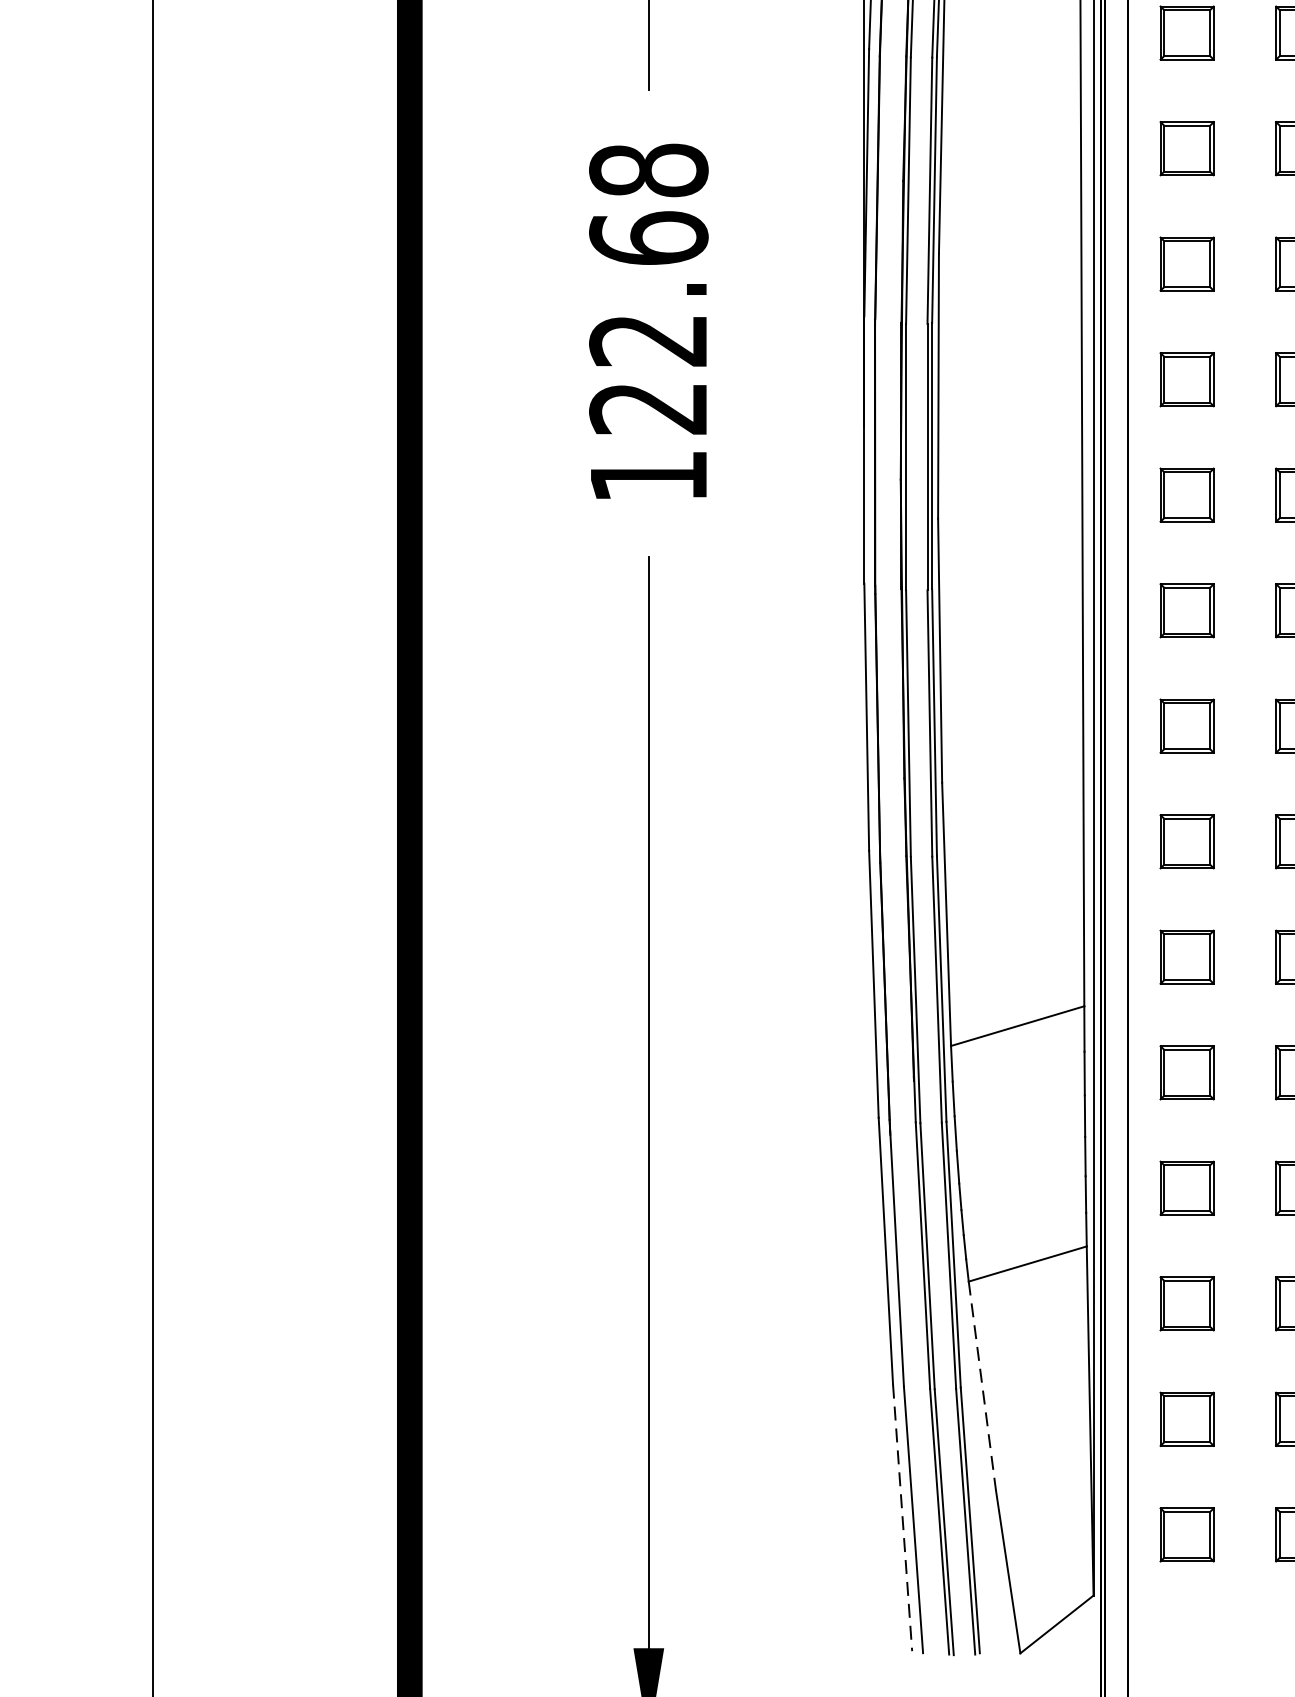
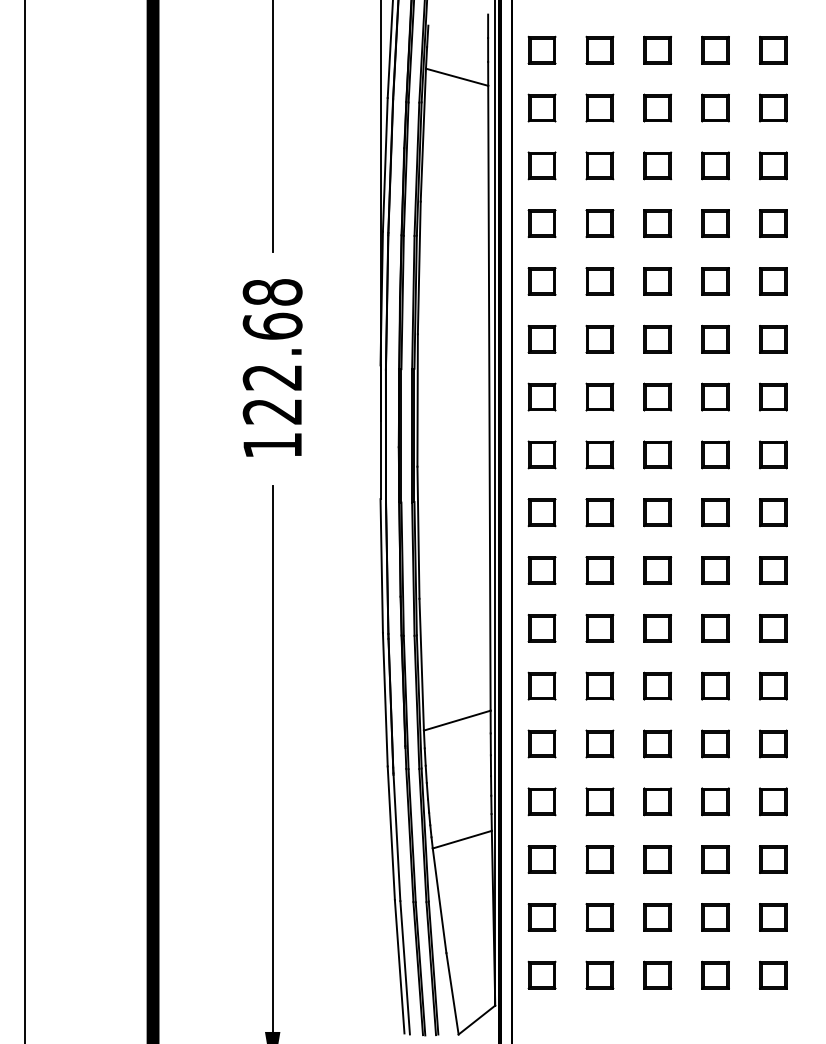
line: (982, 1385) -> (439, 900), dashed -> solid
line: (902, 1517) -> (399, 966), dashed -> solid

